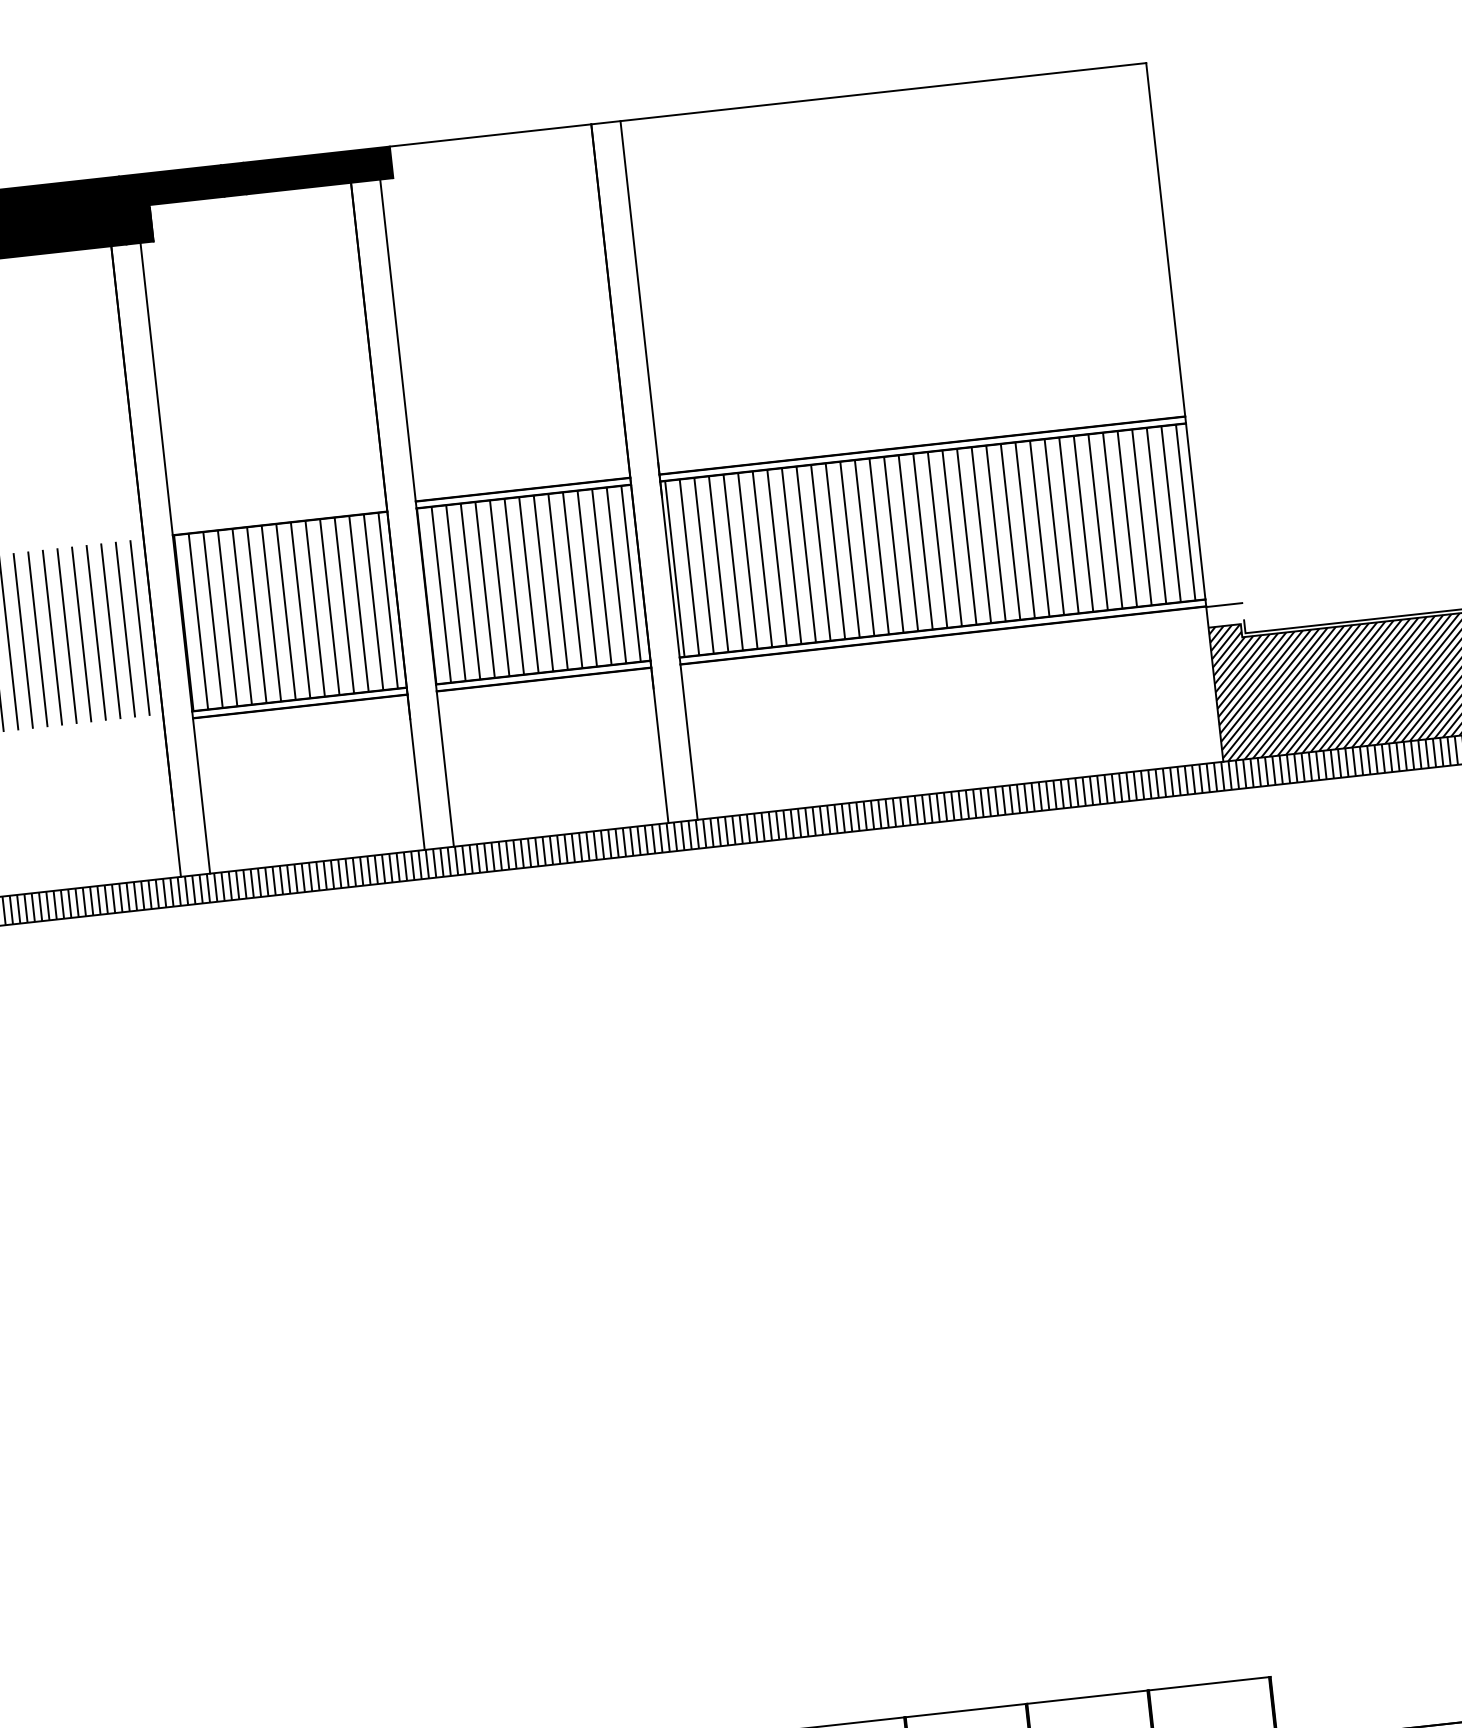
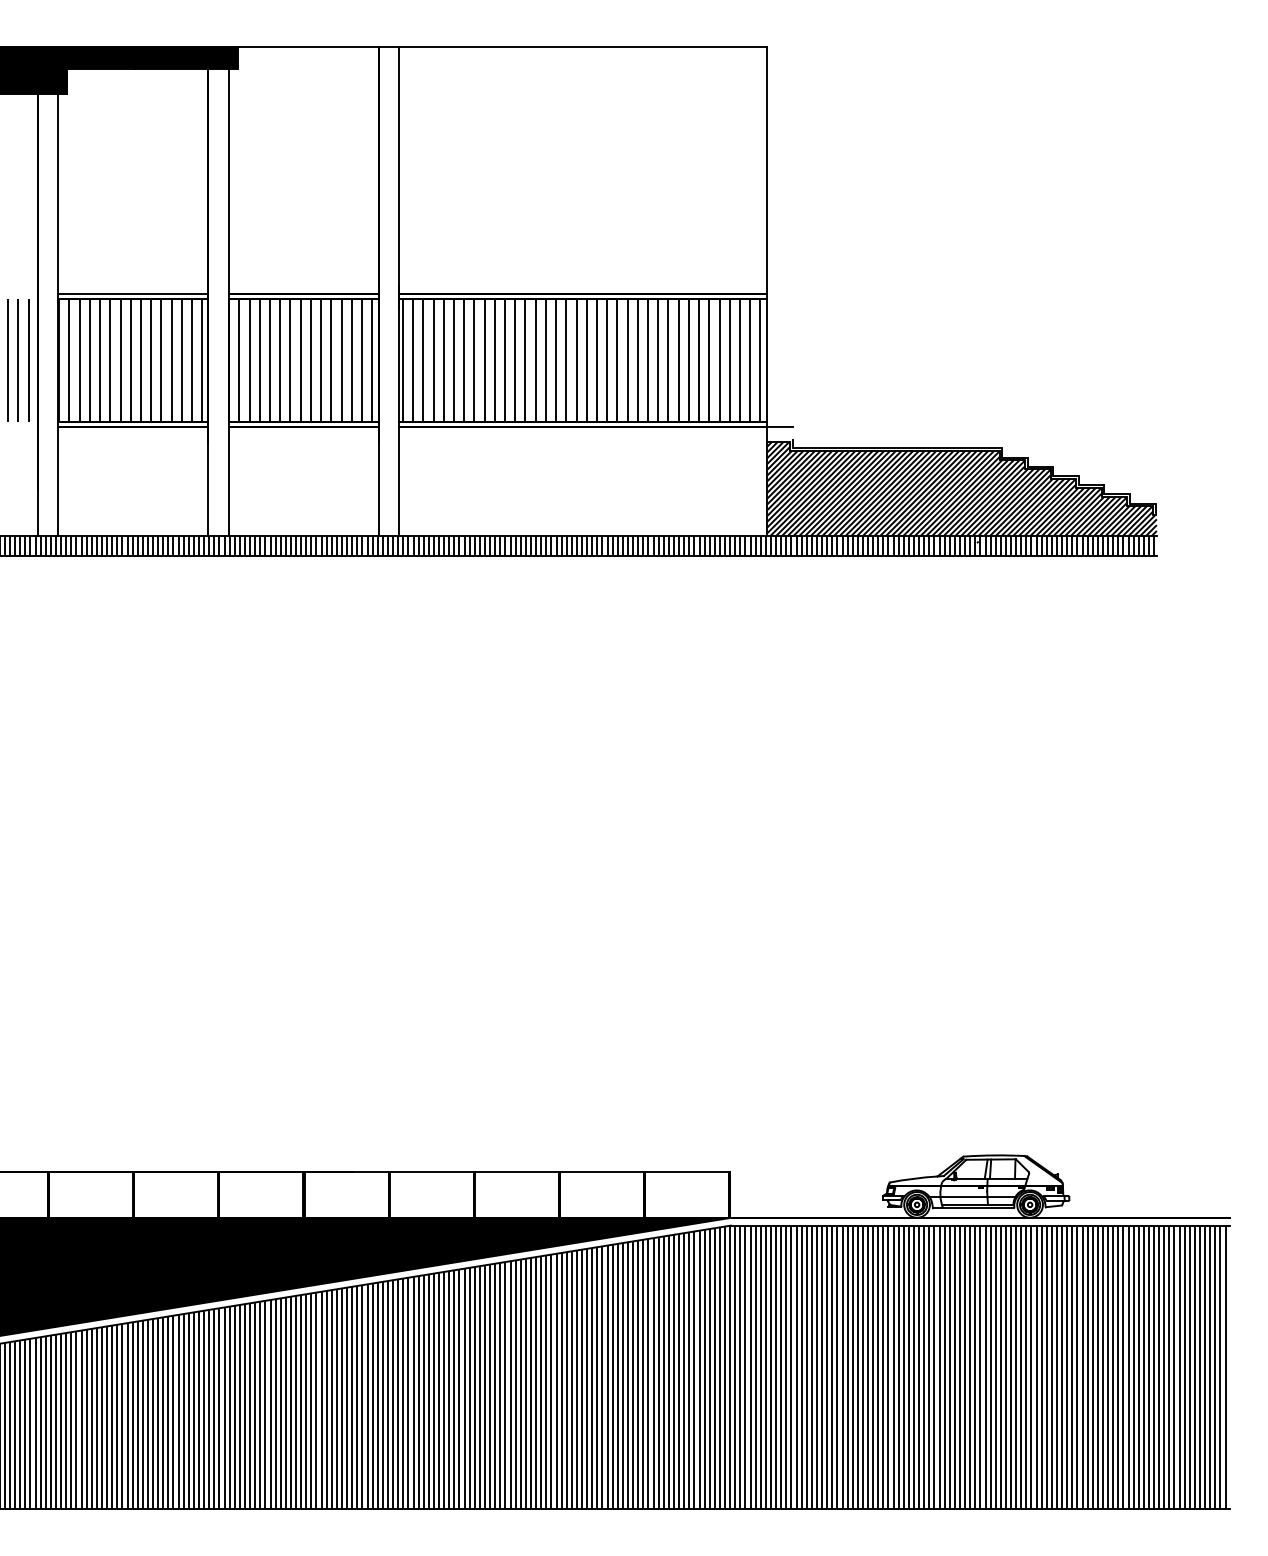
line: (279, 517) -> (133, 294), added

